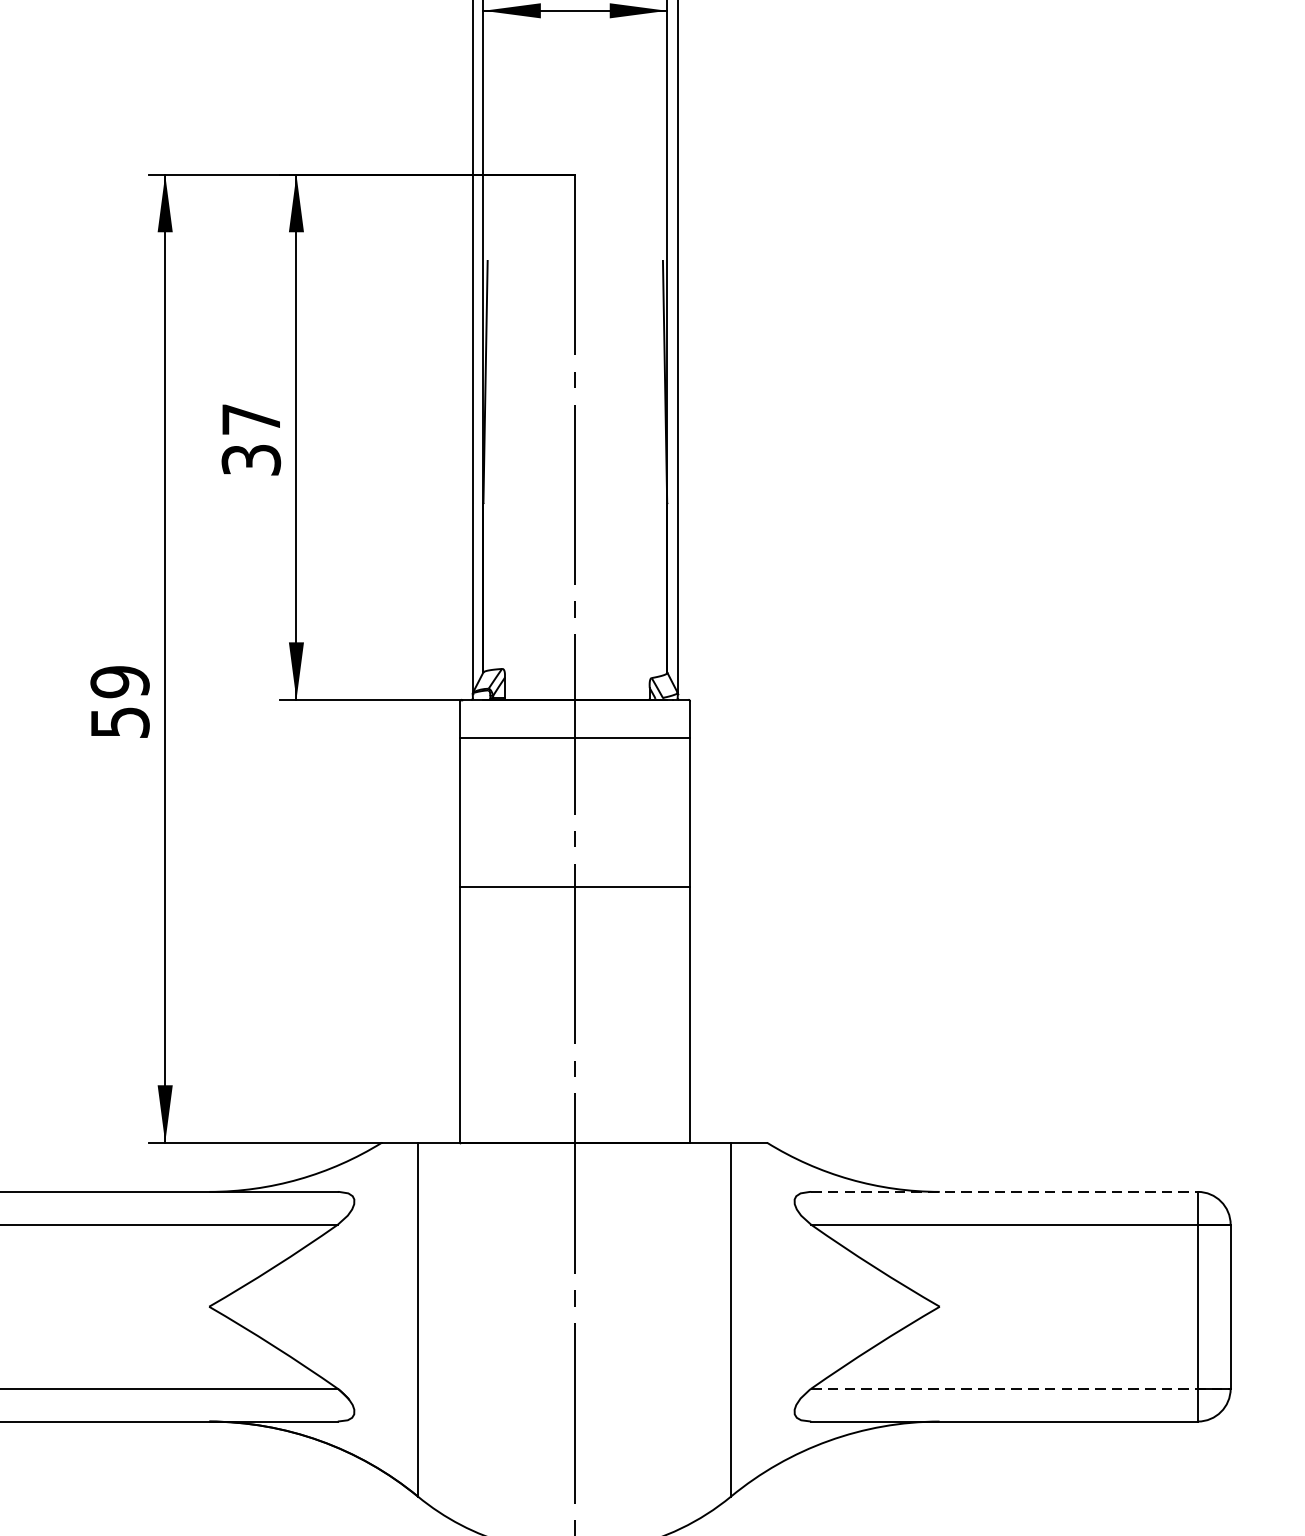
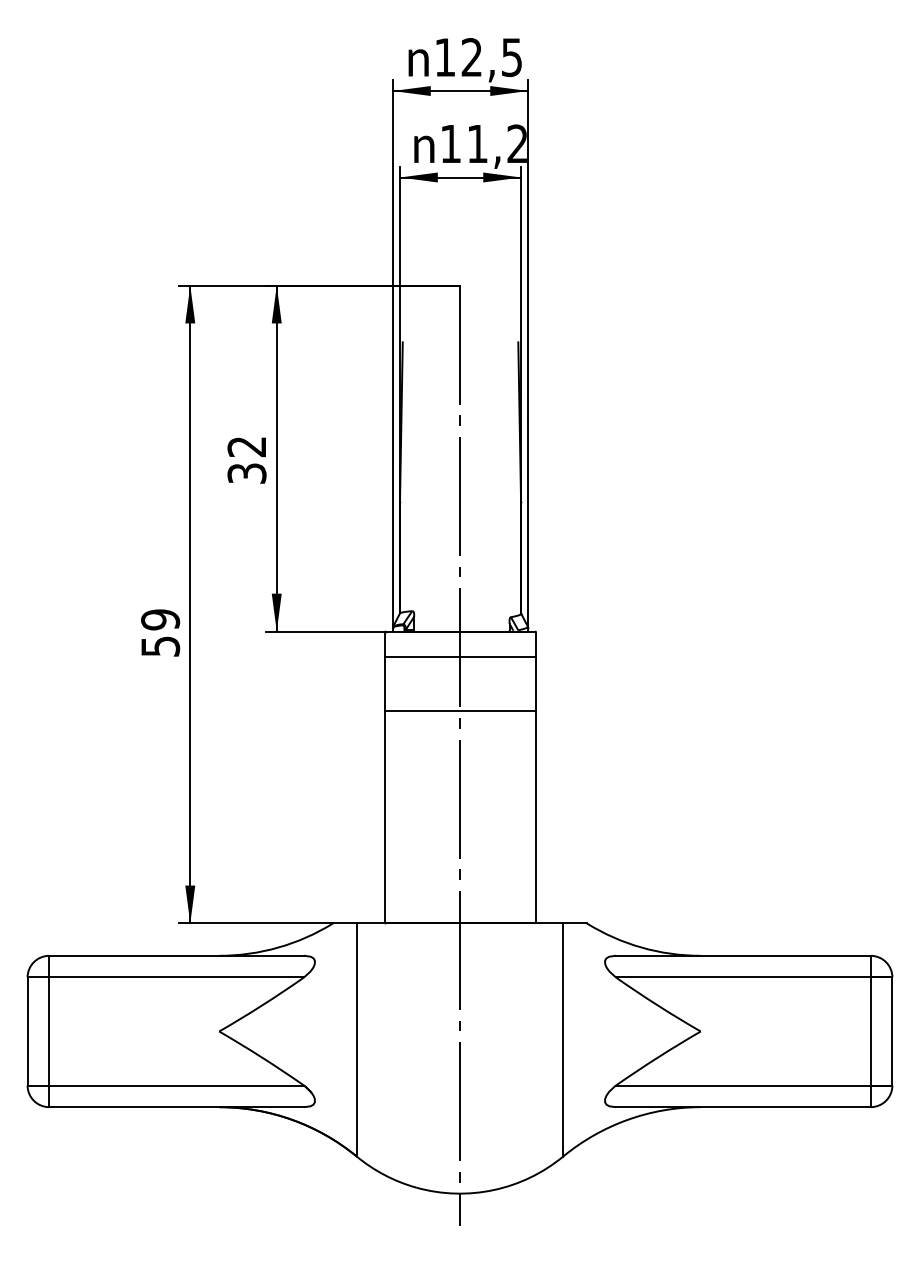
text: (250, 420) -> (246, 447), 37 -> 32
line: (575, 886) -> (460, 710), moved
line: (1004, 1191) -> (743, 955), dashed -> solid
line: (1021, 1388) -> (754, 1085), dashed -> solid

